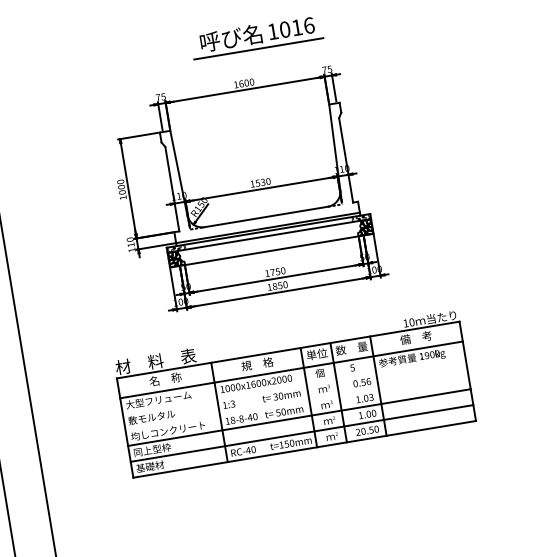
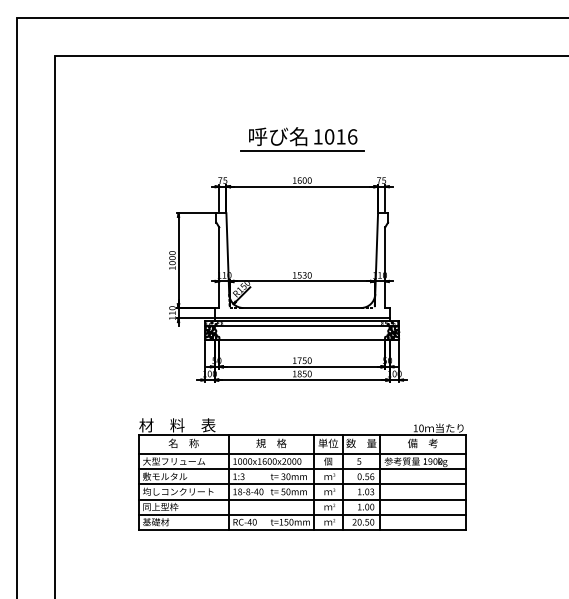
part: (257, 37) -> (302, 139), moved
line: (293, 386) -> (301, 469), added
line: (296, 401) -> (301, 484), added

